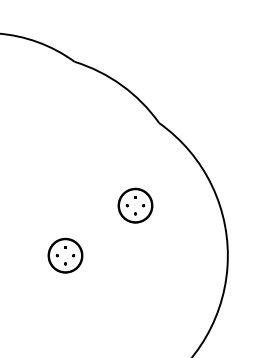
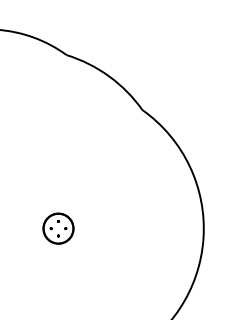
part: (135, 205) -> (121, 183), removed

